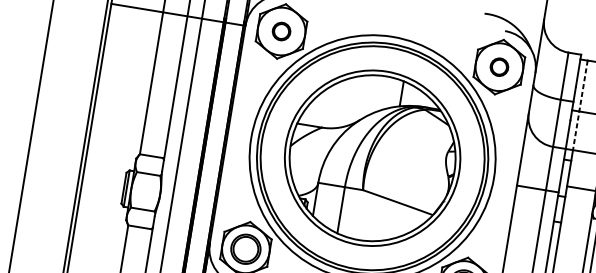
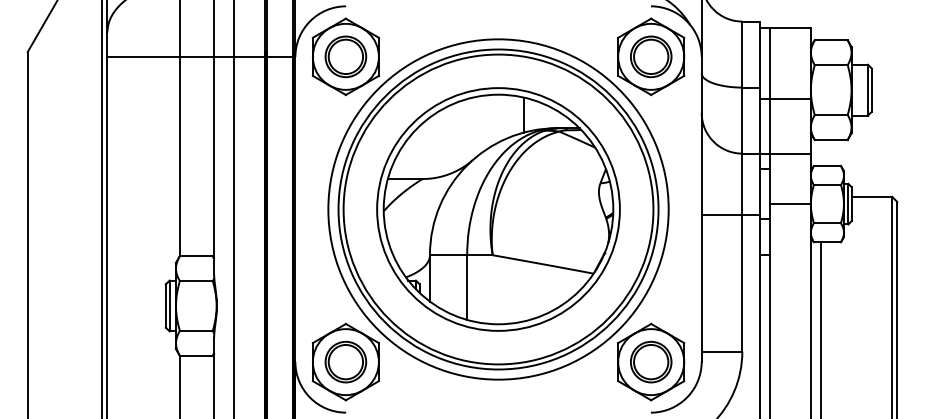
part: (281, 31) -> (345, 56), size x1.67
part: (499, 66) -> (651, 56), size x1.67
line: (580, 105) -> (770, 90), dashed -> solid

